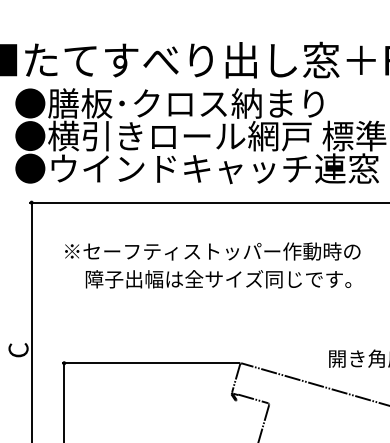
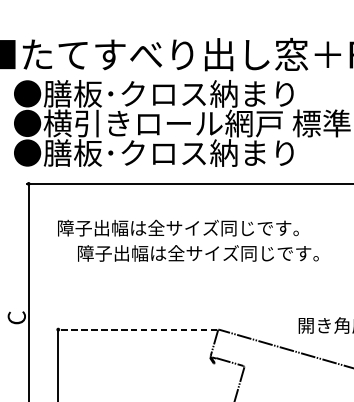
text: (213, 168) -> (193, 152), ●ウインドキャッチ連窓 -> ●膳板･クロス納まり
text: (211, 251) -> (191, 228), ※セーフティストッパー作動時の -> 障子出幅は全サイズ同じです。
line: (150, 363) -> (136, 329), solid -> dashed

